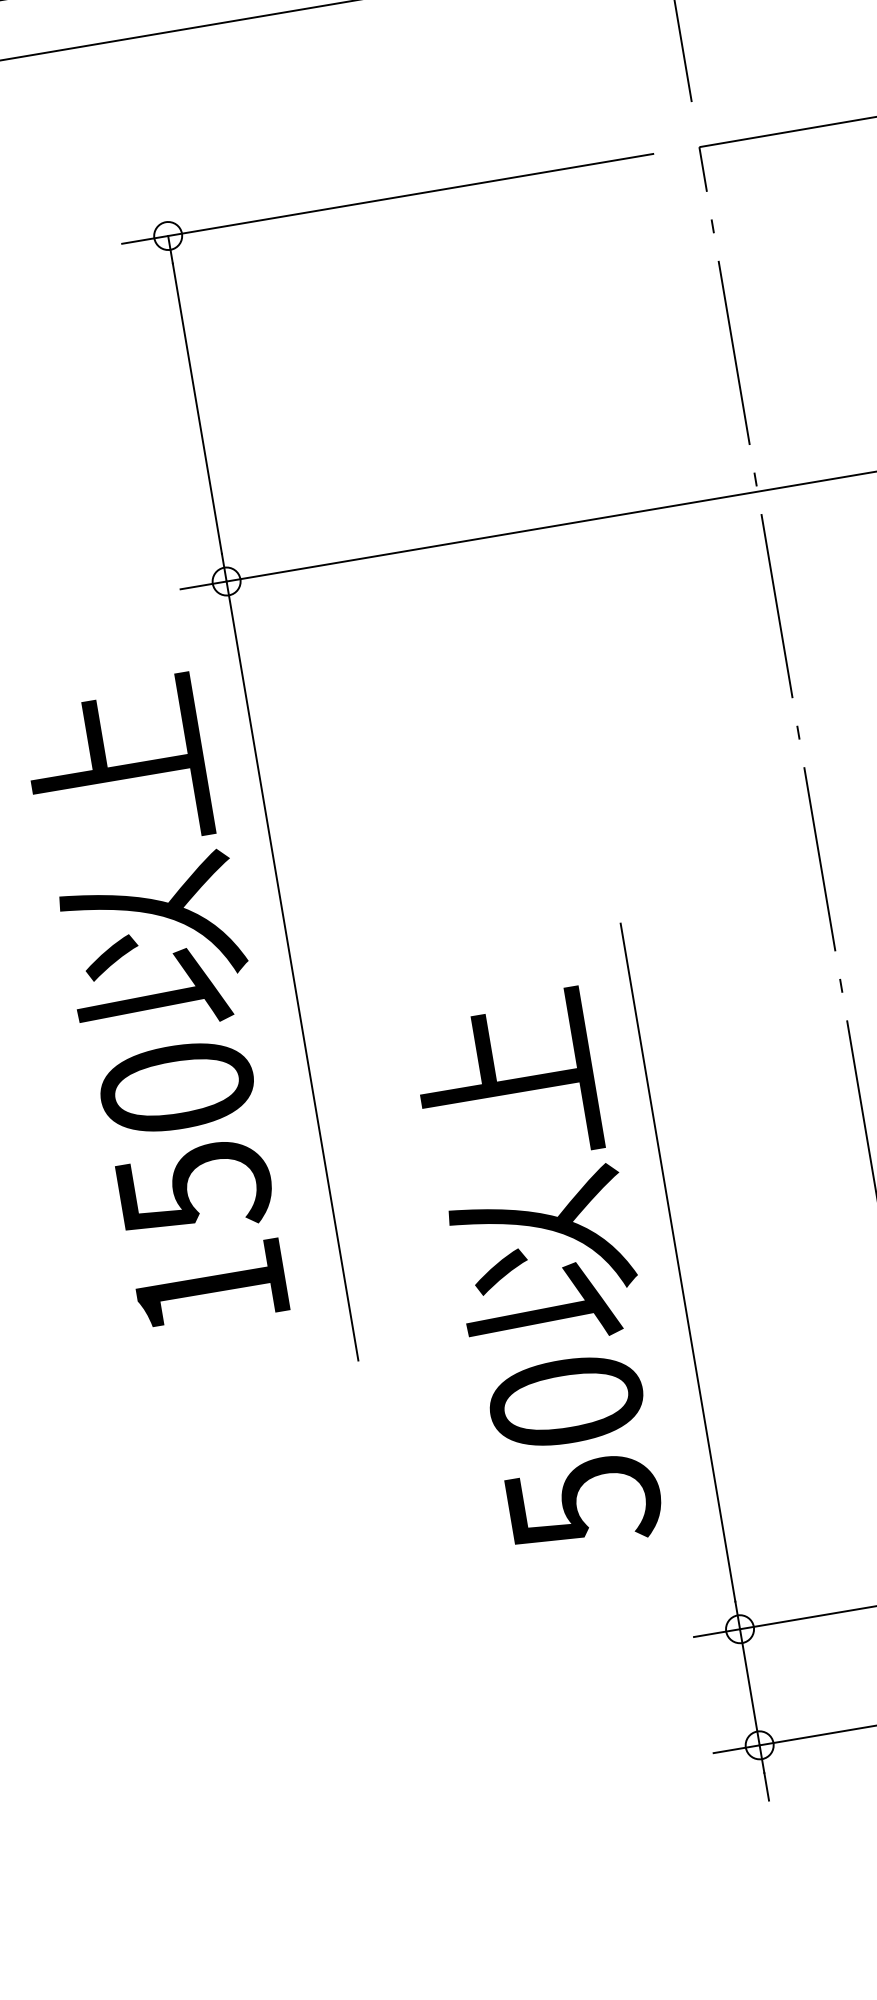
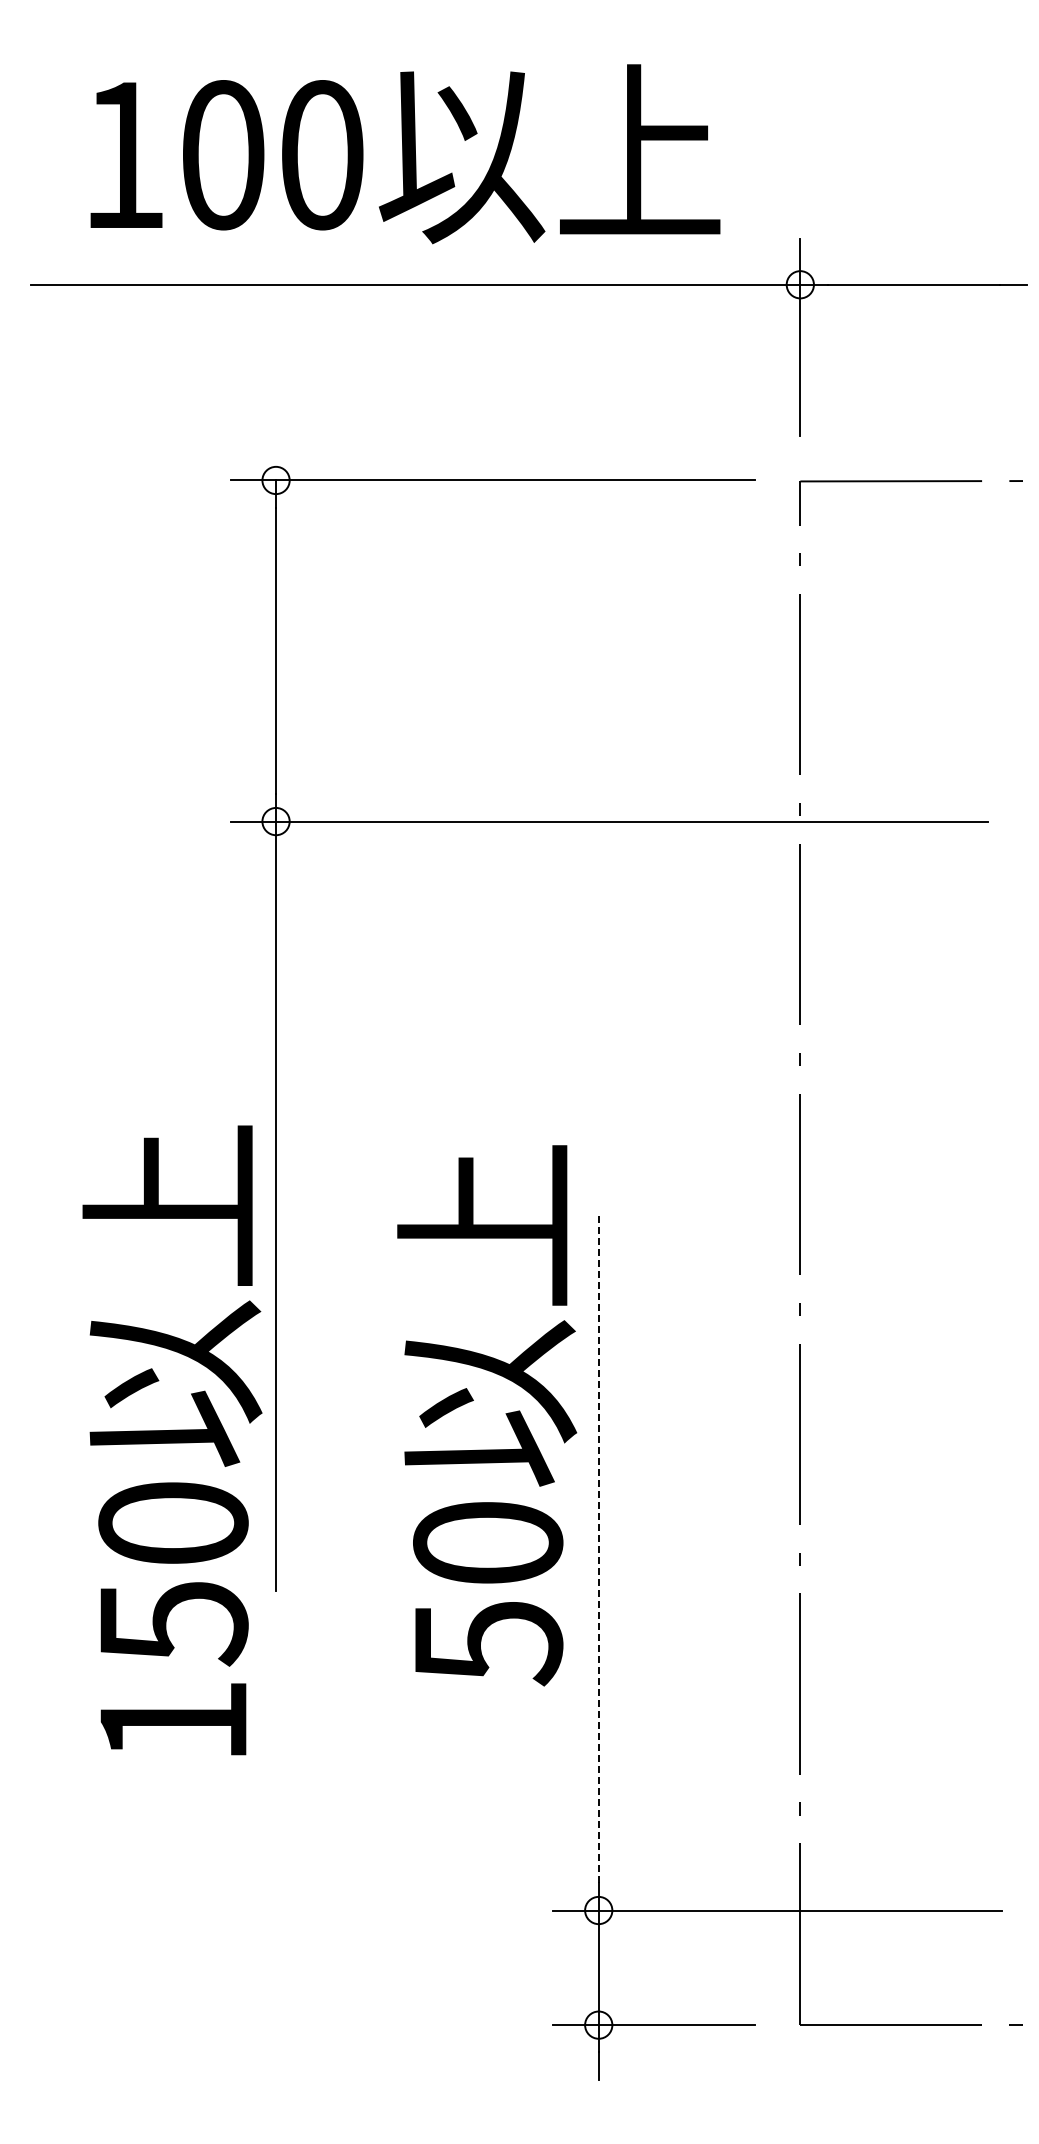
text: (162, 1003) -> (172, 1440), moved
line: (677, 1262) -> (598, 1548), solid -> dashed
text: (544, 1272) -> (487, 1415), moved

